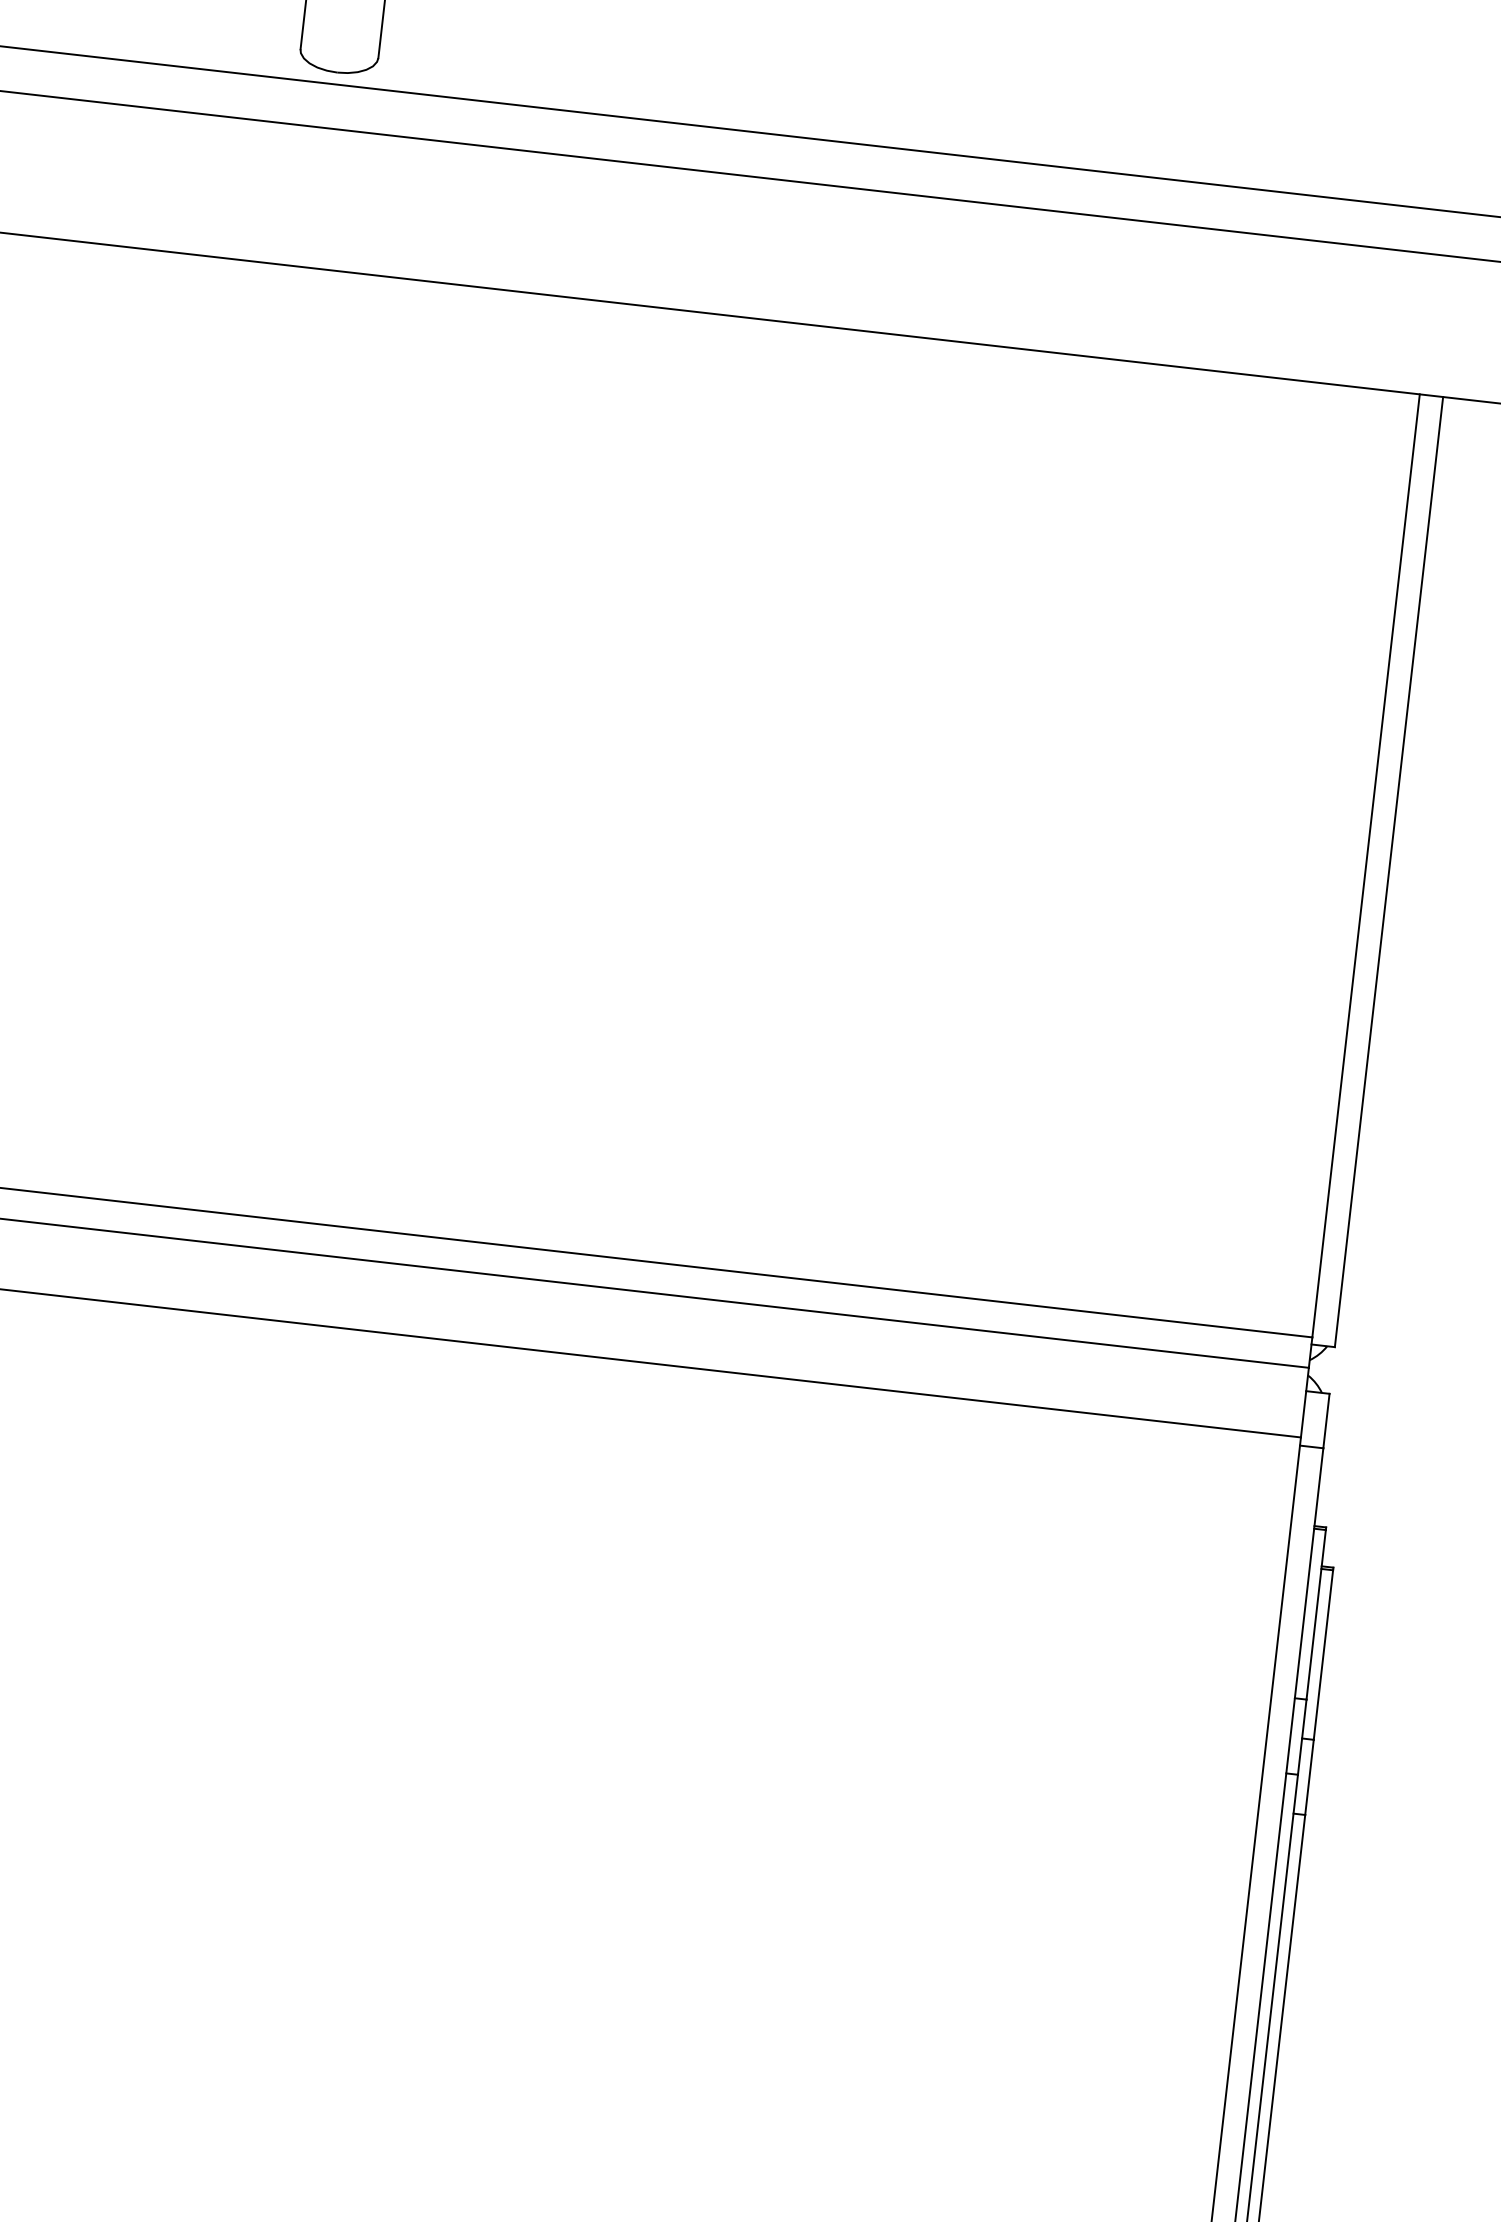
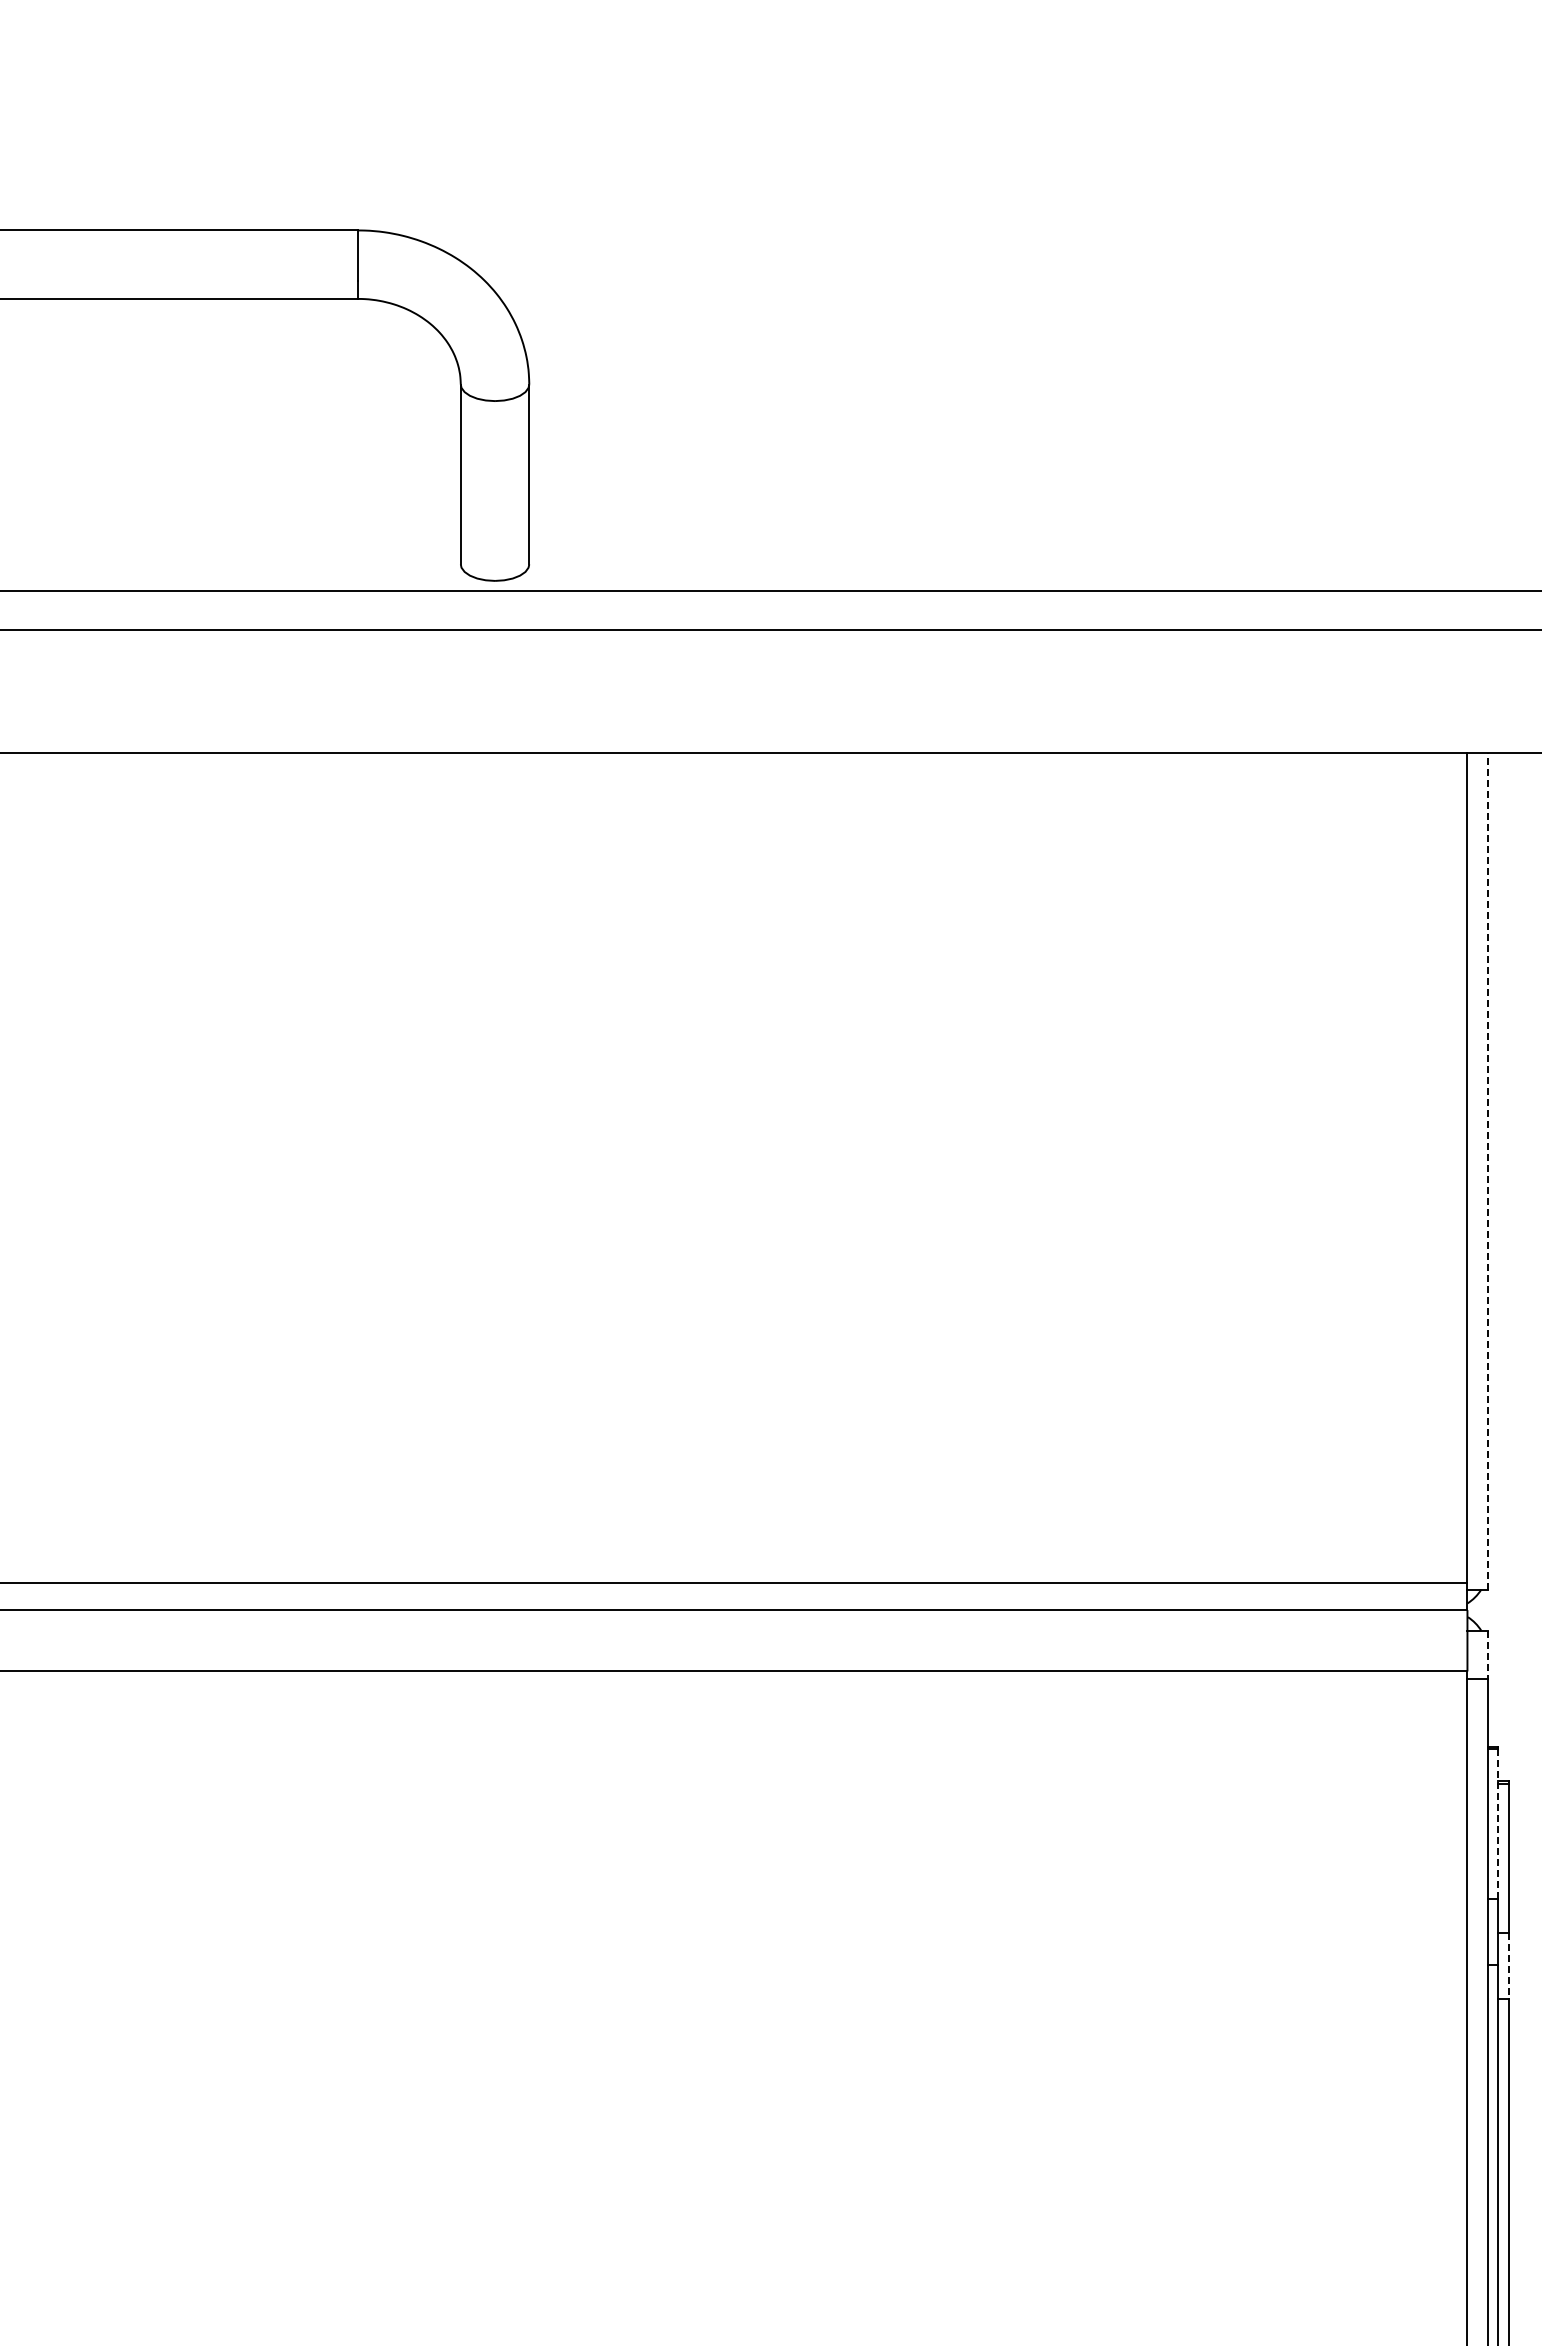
line: (1388, 872) -> (1487, 1171), solid -> dashed
line: (1325, 1420) -> (1487, 1654), solid -> dashed
line: (1316, 1615) -> (1498, 1824), solid -> dashed
line: (1309, 1777) -> (1508, 1966), solid -> dashed

